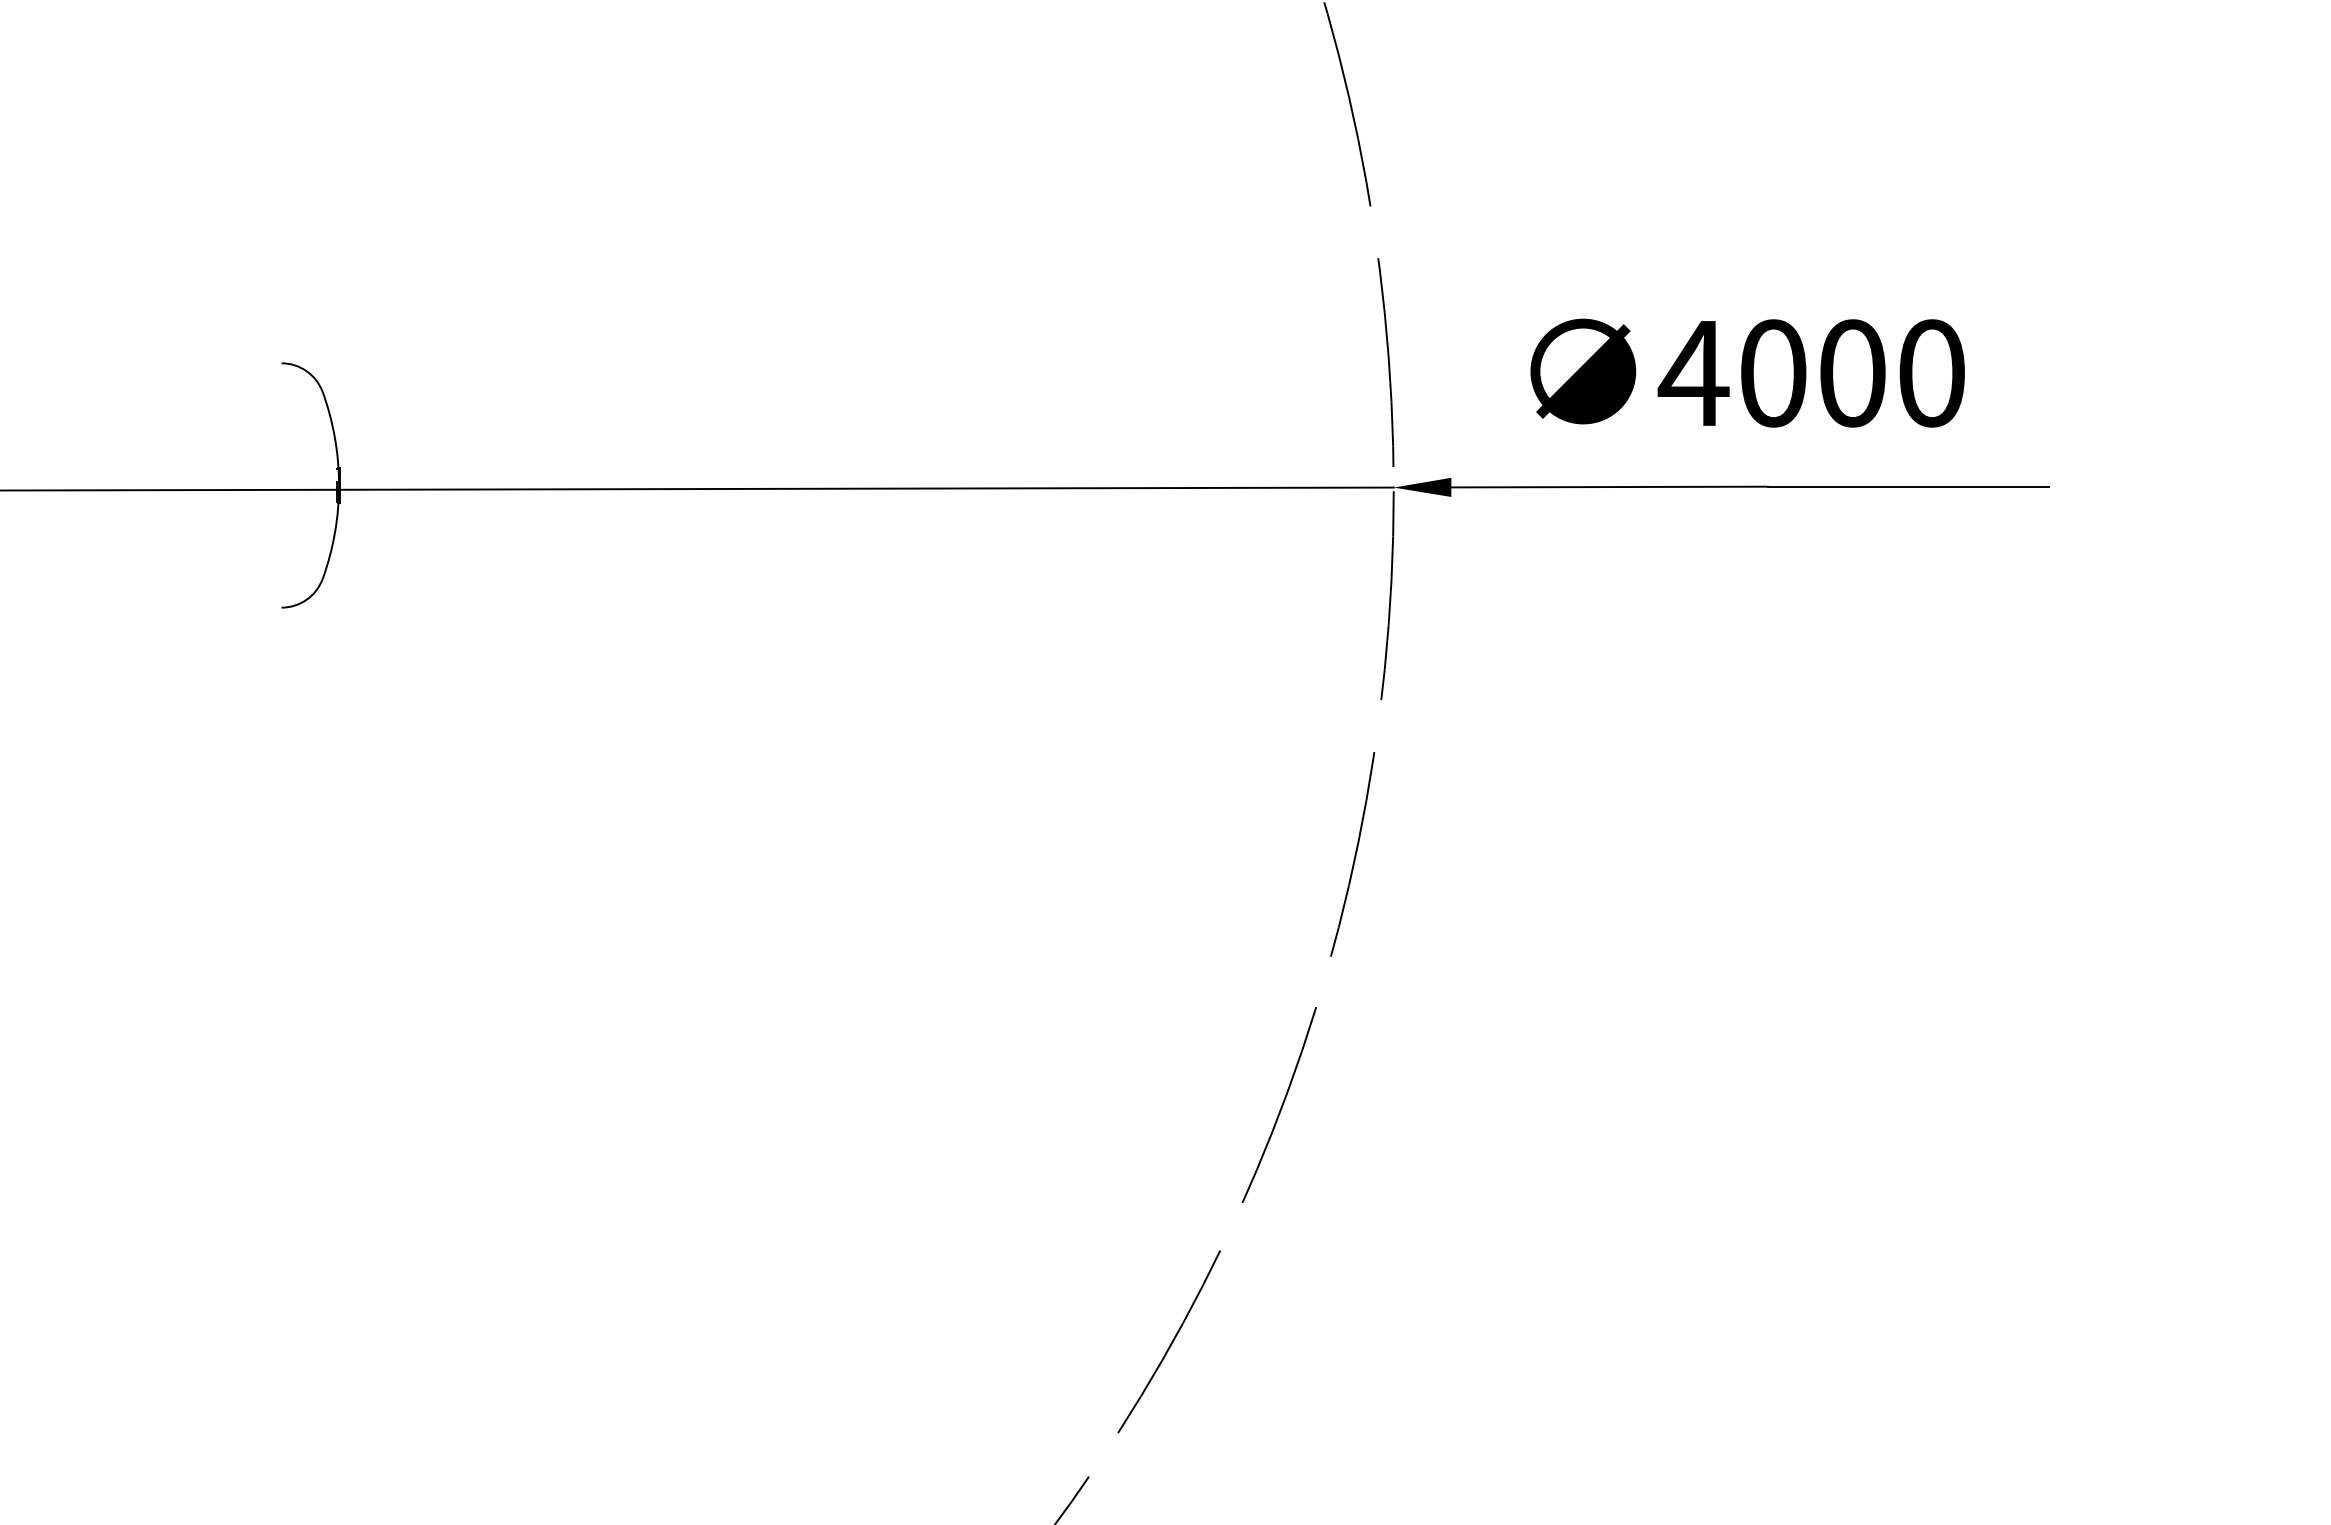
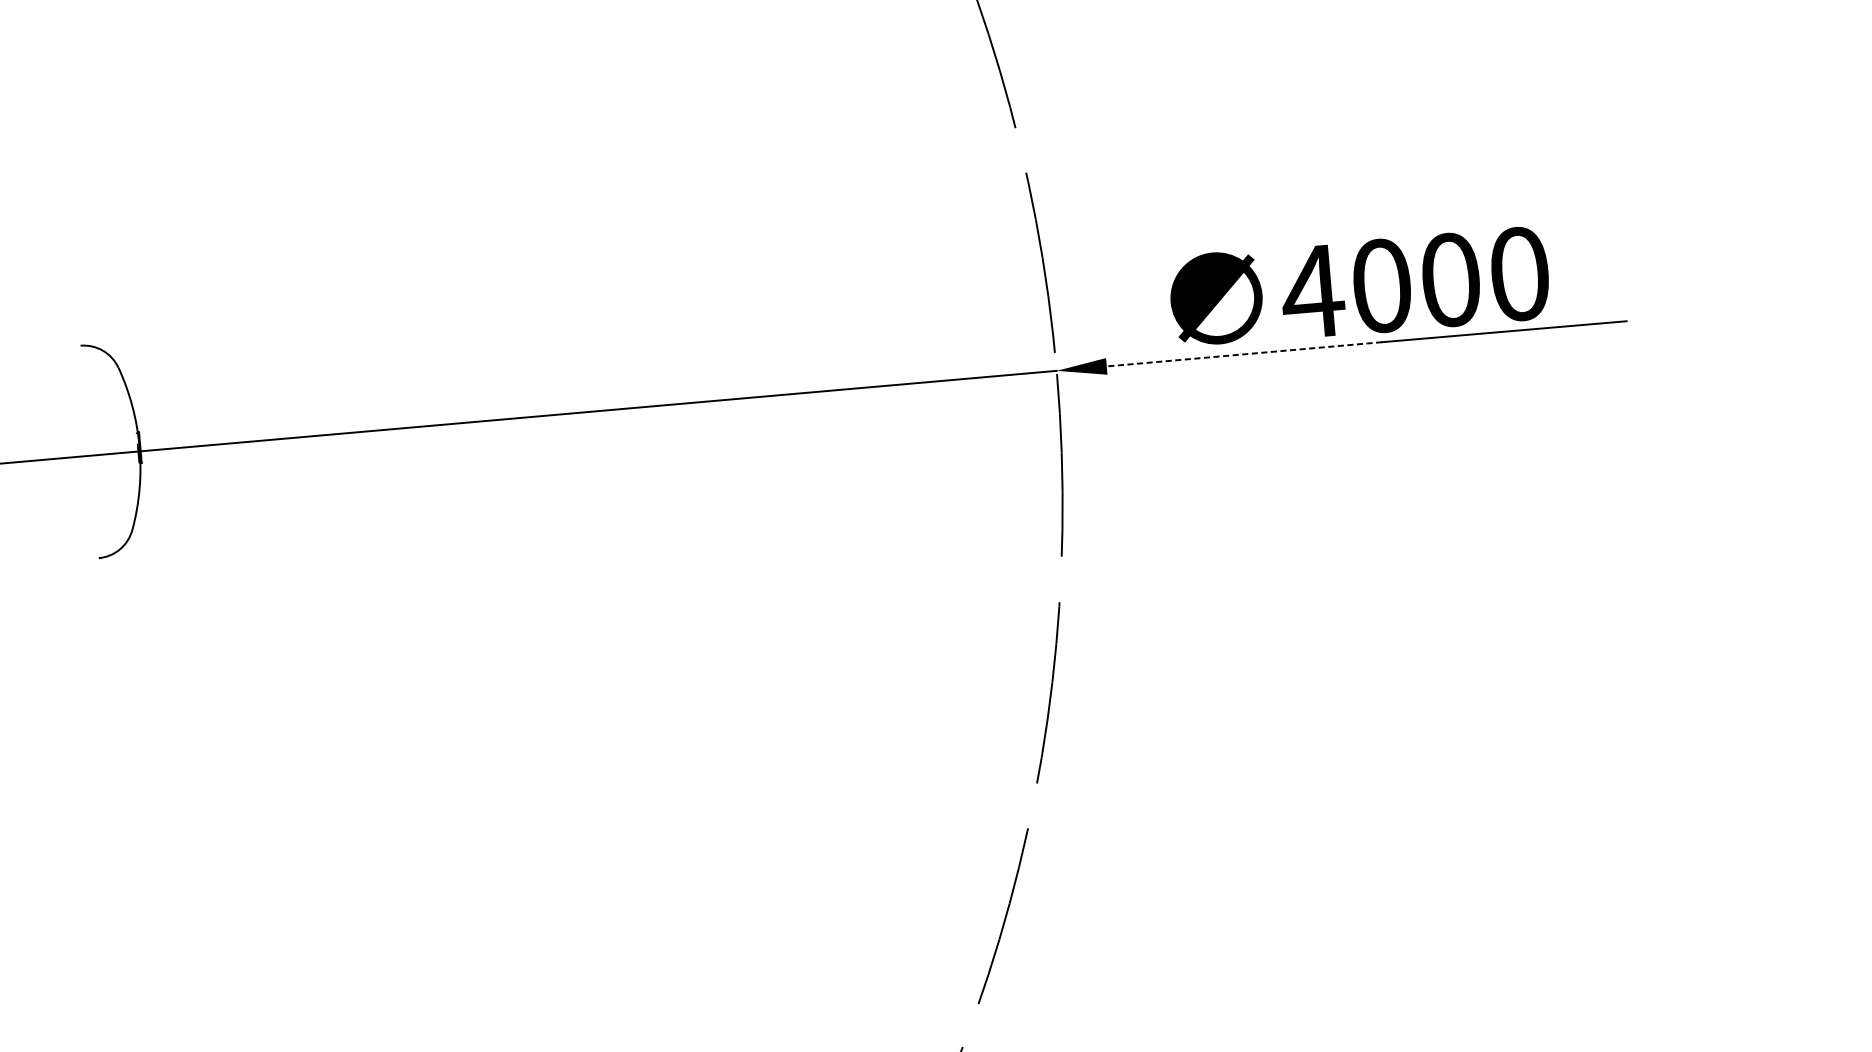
text: (1747, 372) -> (1359, 287), moved
line: (1609, 487) -> (1244, 354), solid -> dashed

